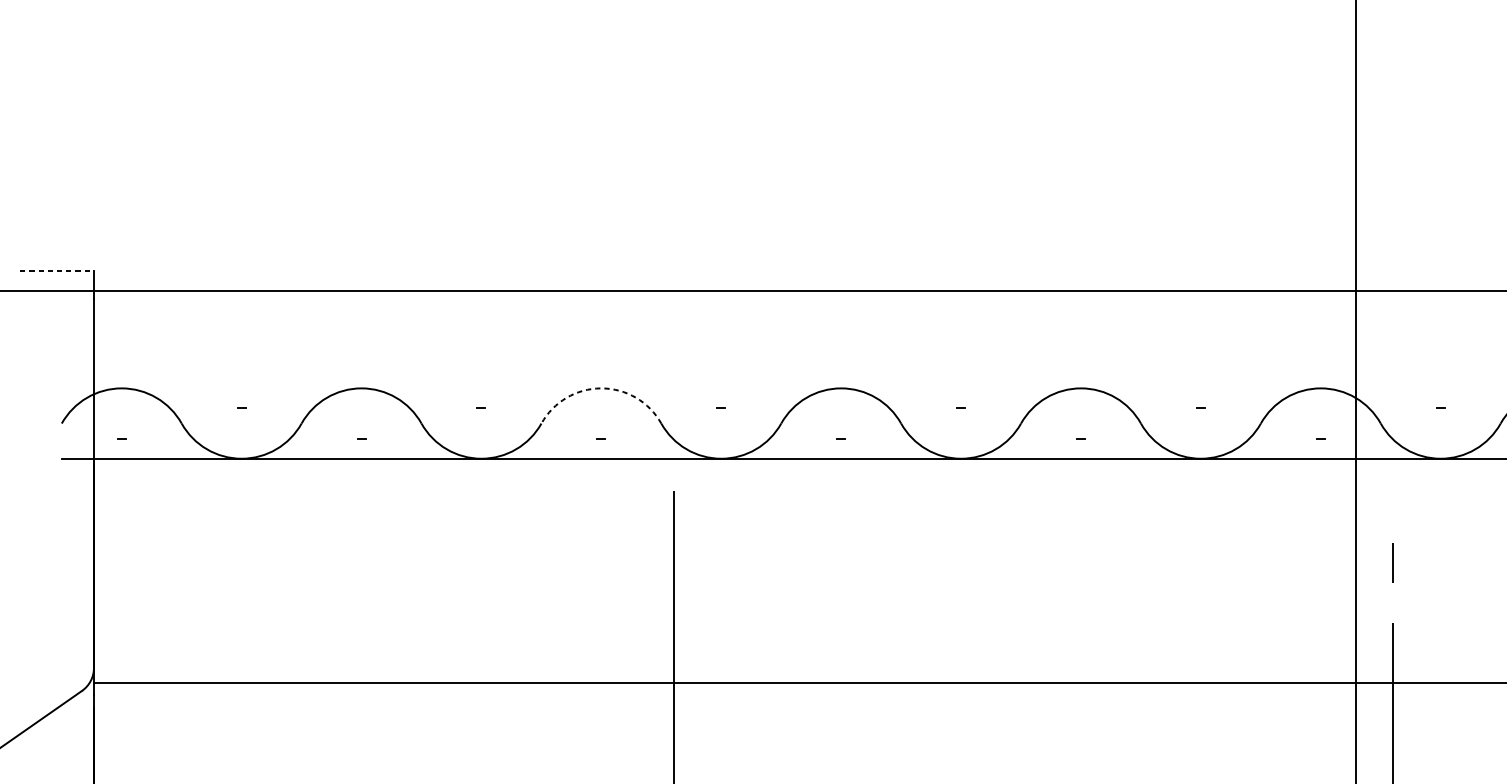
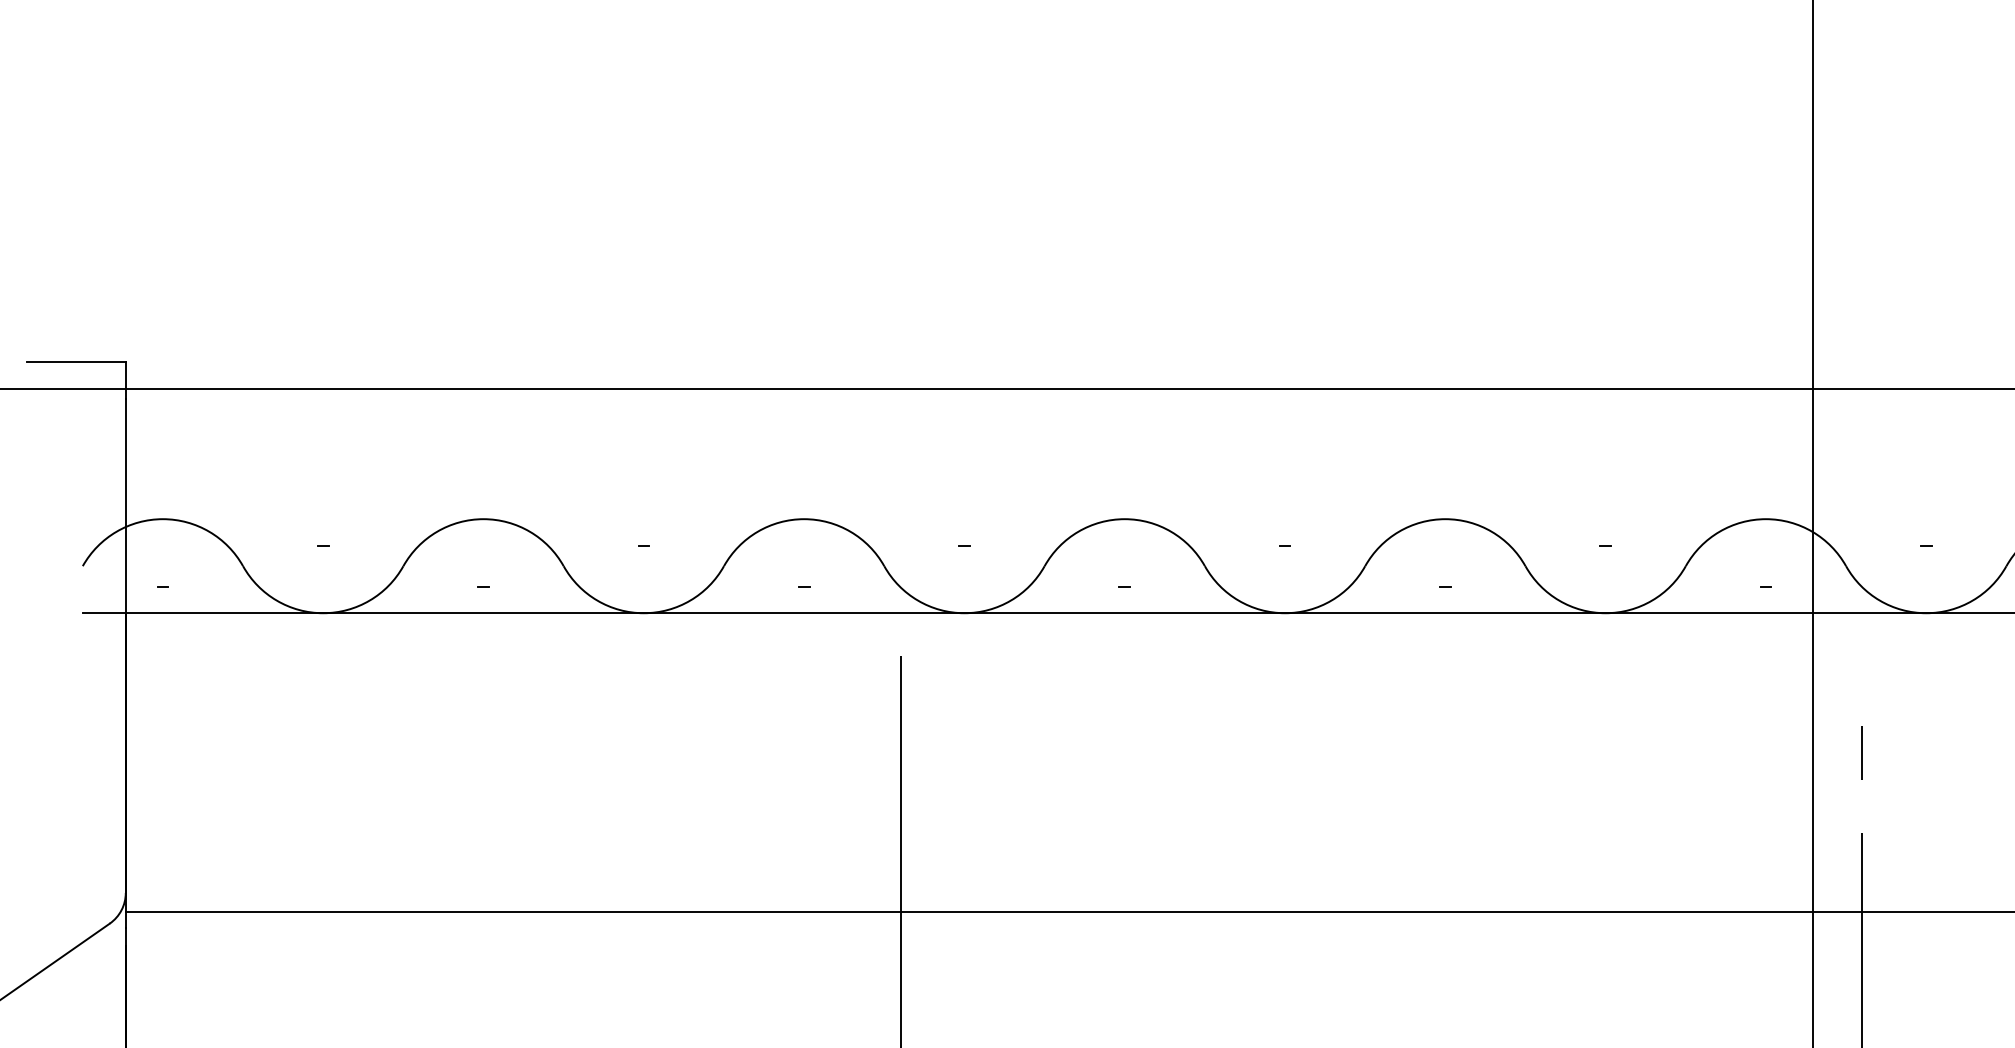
line: (57, 271) -> (76, 362), dashed -> solid
arc: (601, 388) -> (804, 519), dashed -> solid

